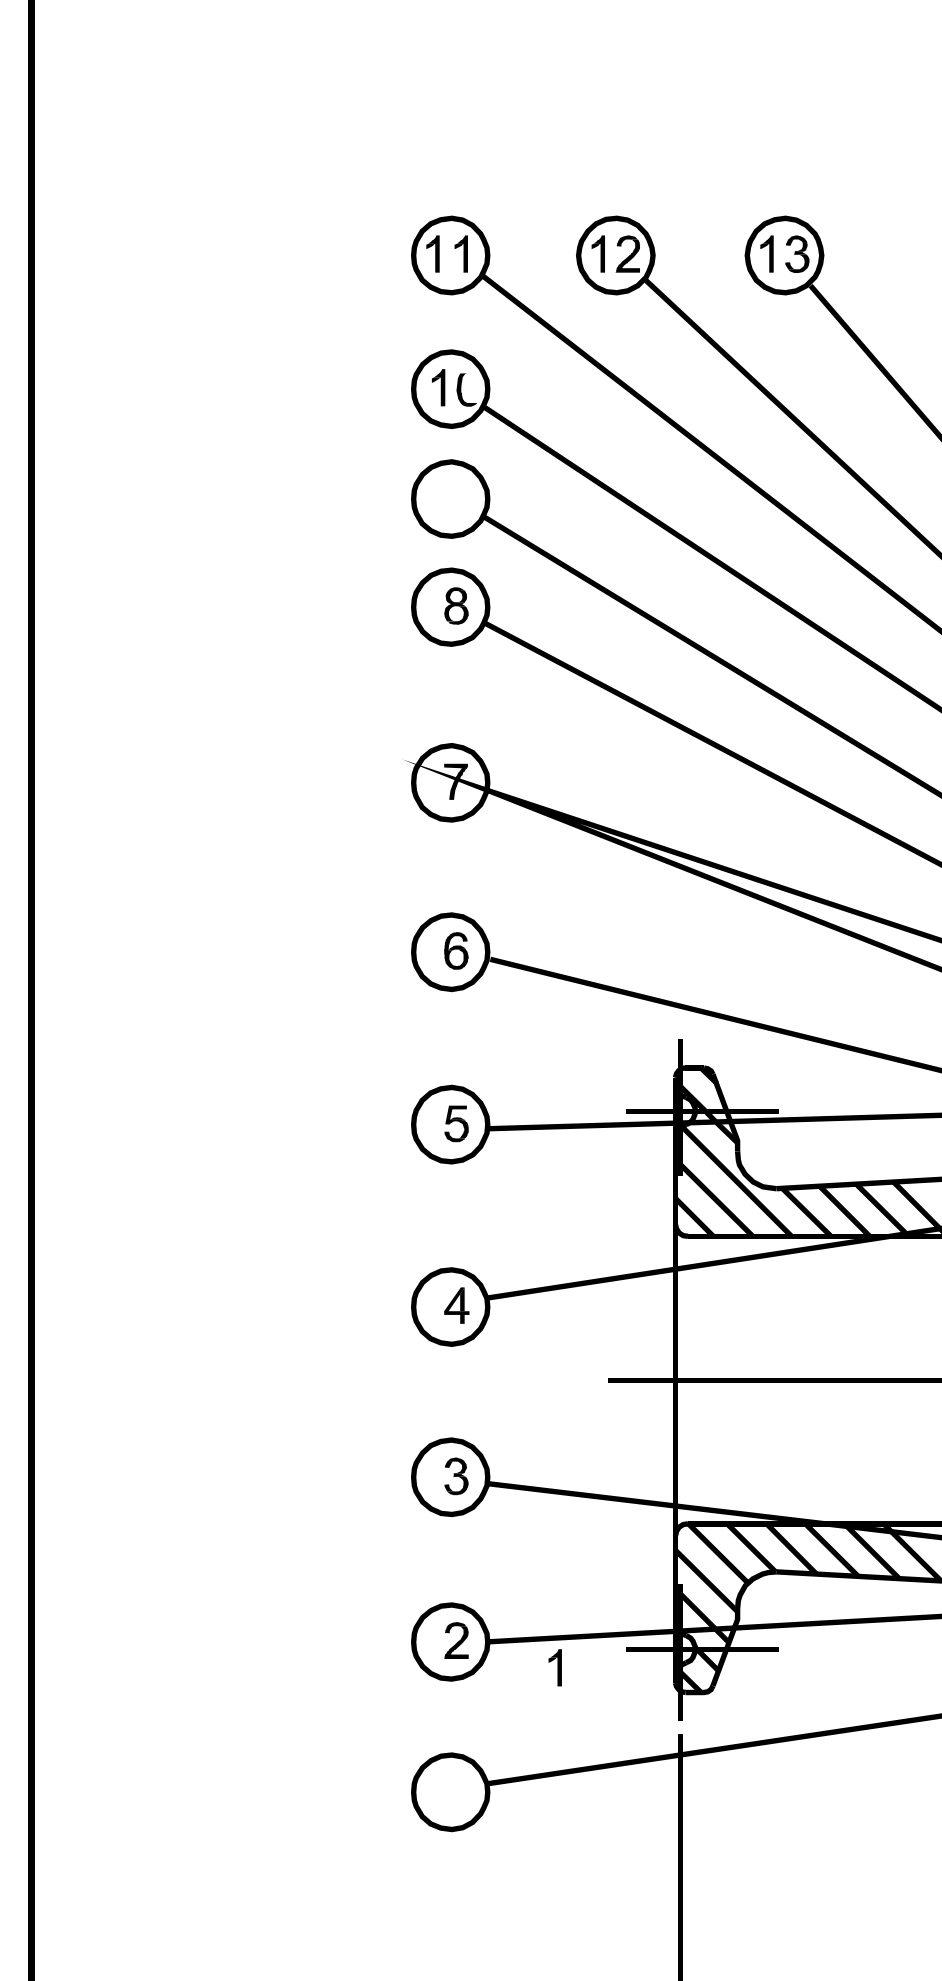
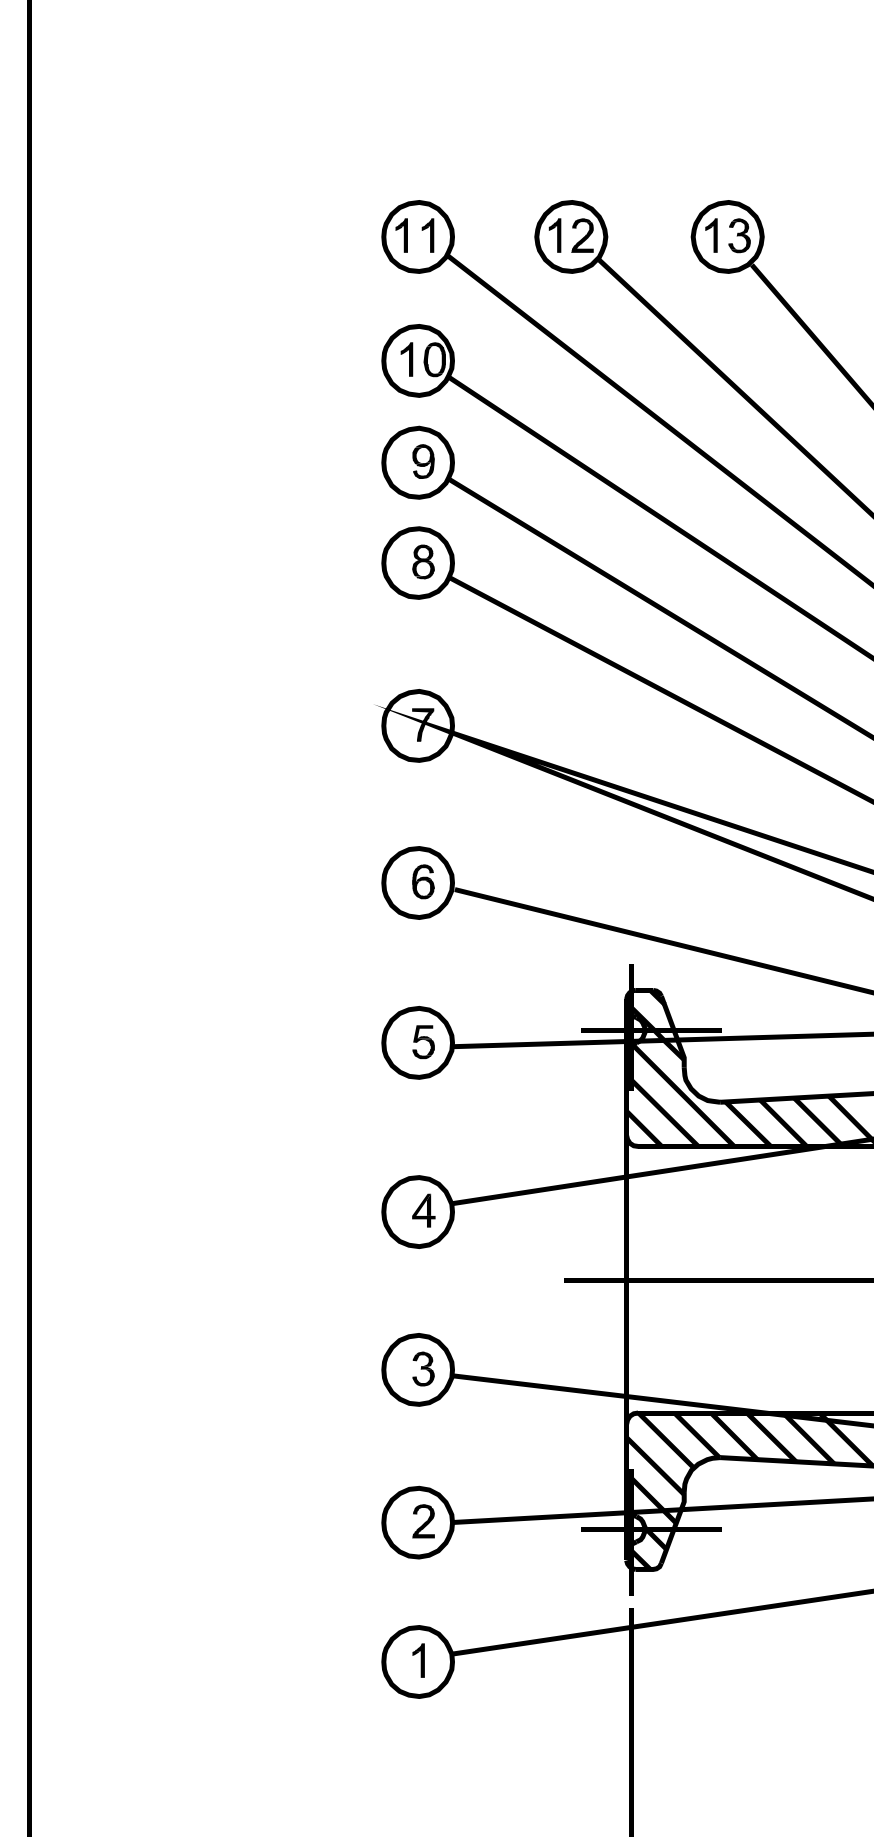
fill: (470, 385) -> (436, 357), added
part: (456, 497) -> (423, 461), added
part: (554, 1667) -> (417, 1660), moved

